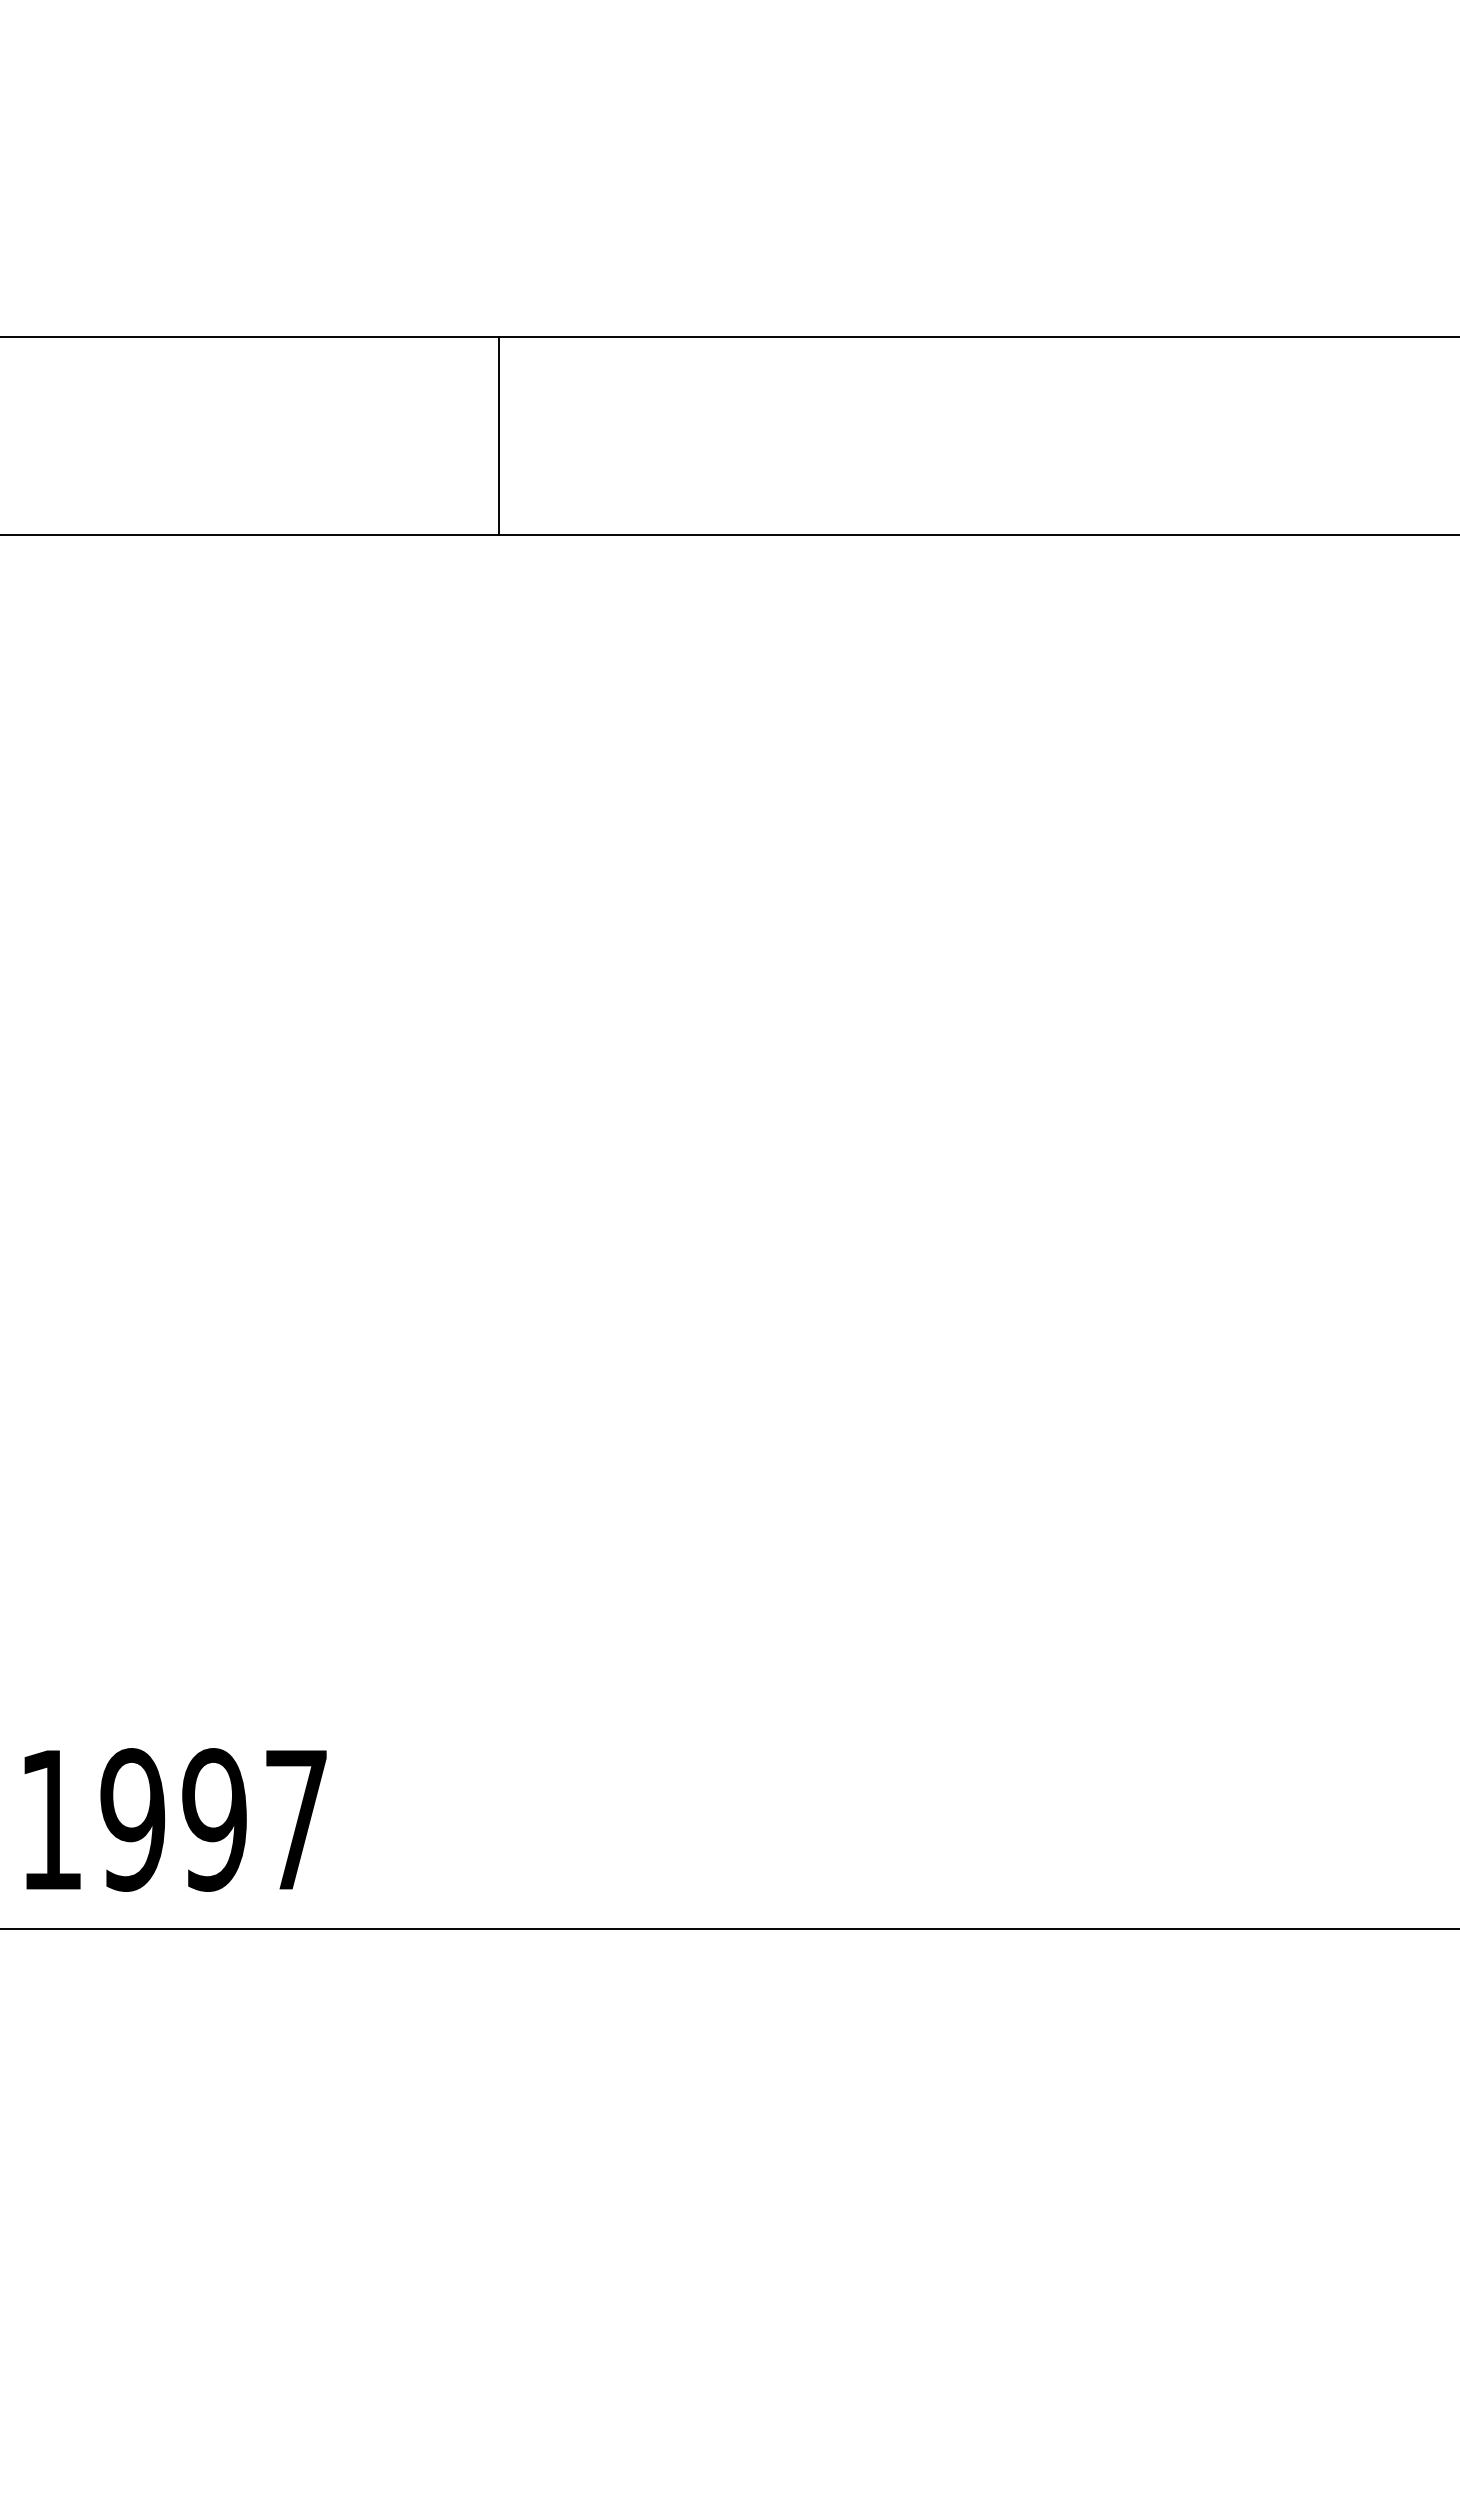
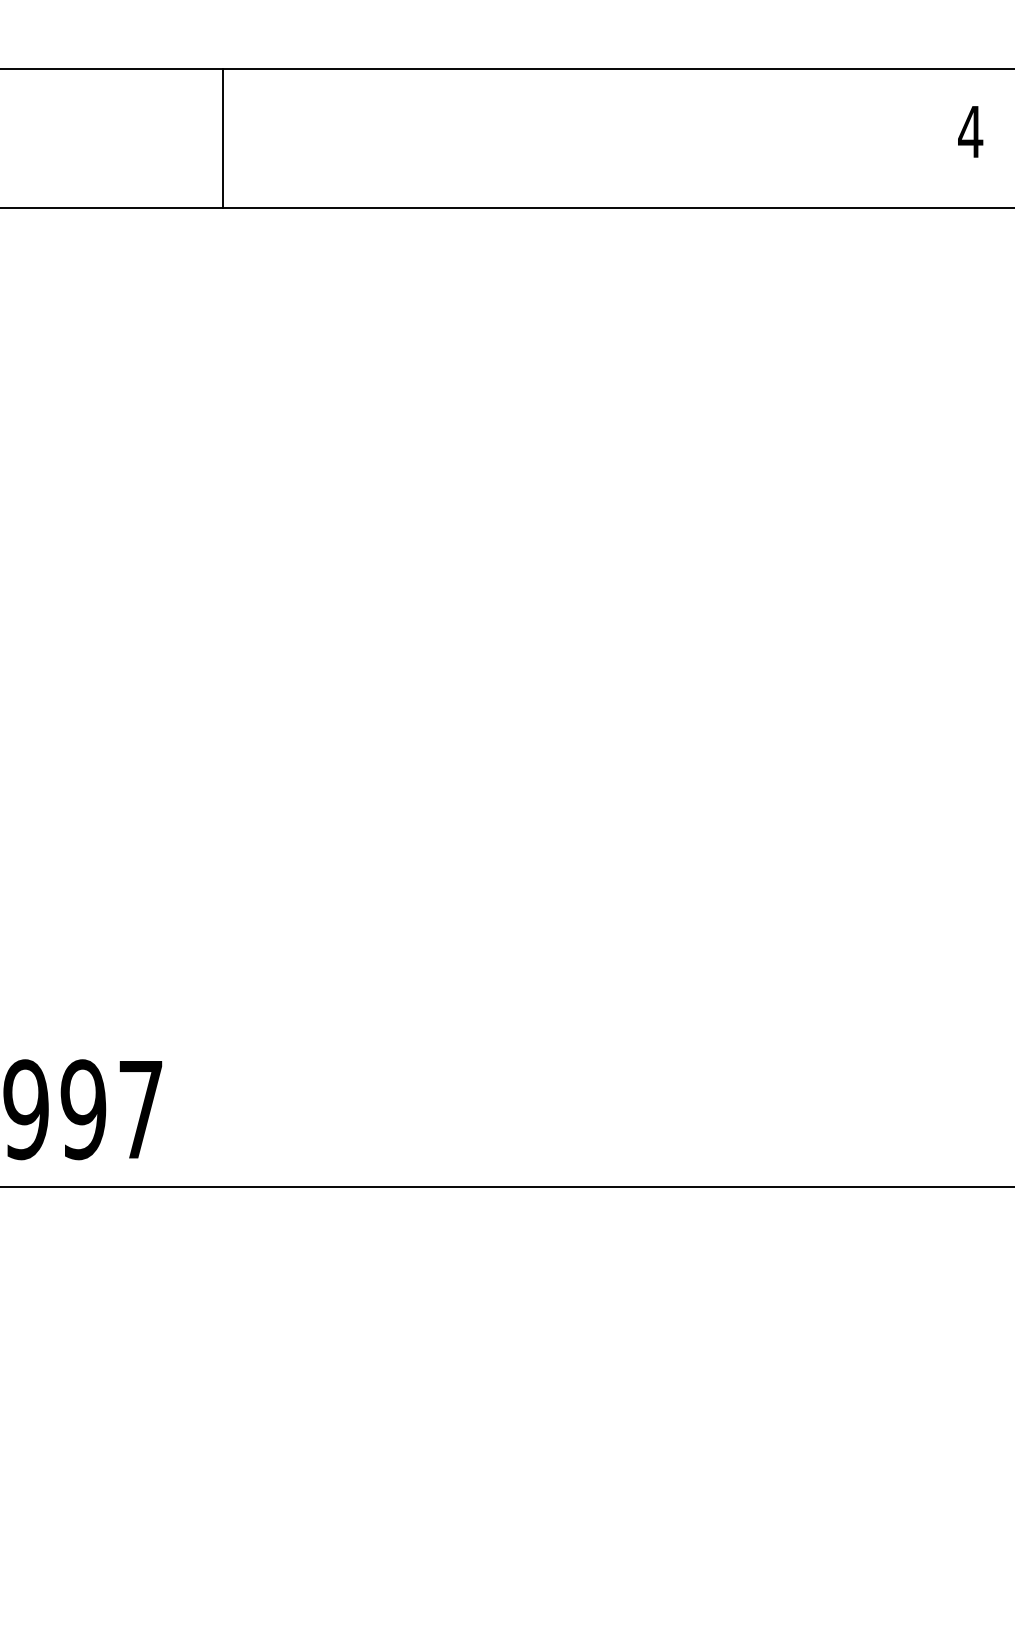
line: (498, 435) -> (223, 138), moved

